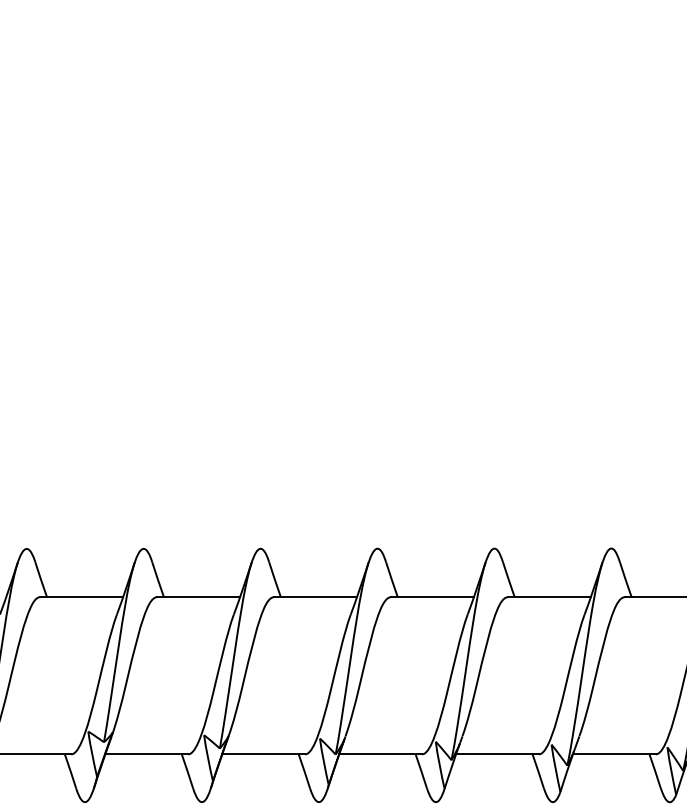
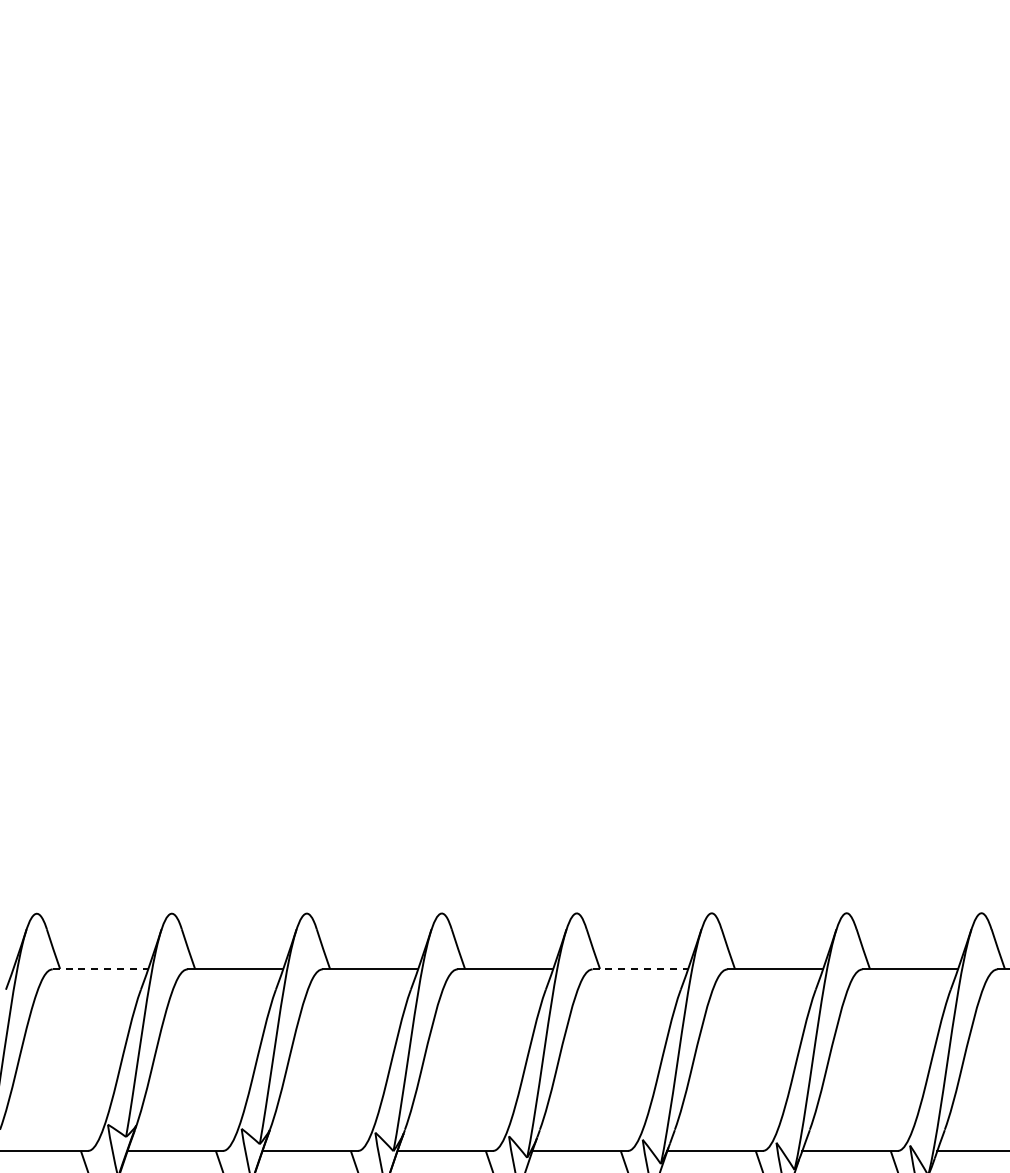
line: (81, 596) -> (100, 968), solid -> dashed
line: (549, 596) -> (640, 968), solid -> dashed

